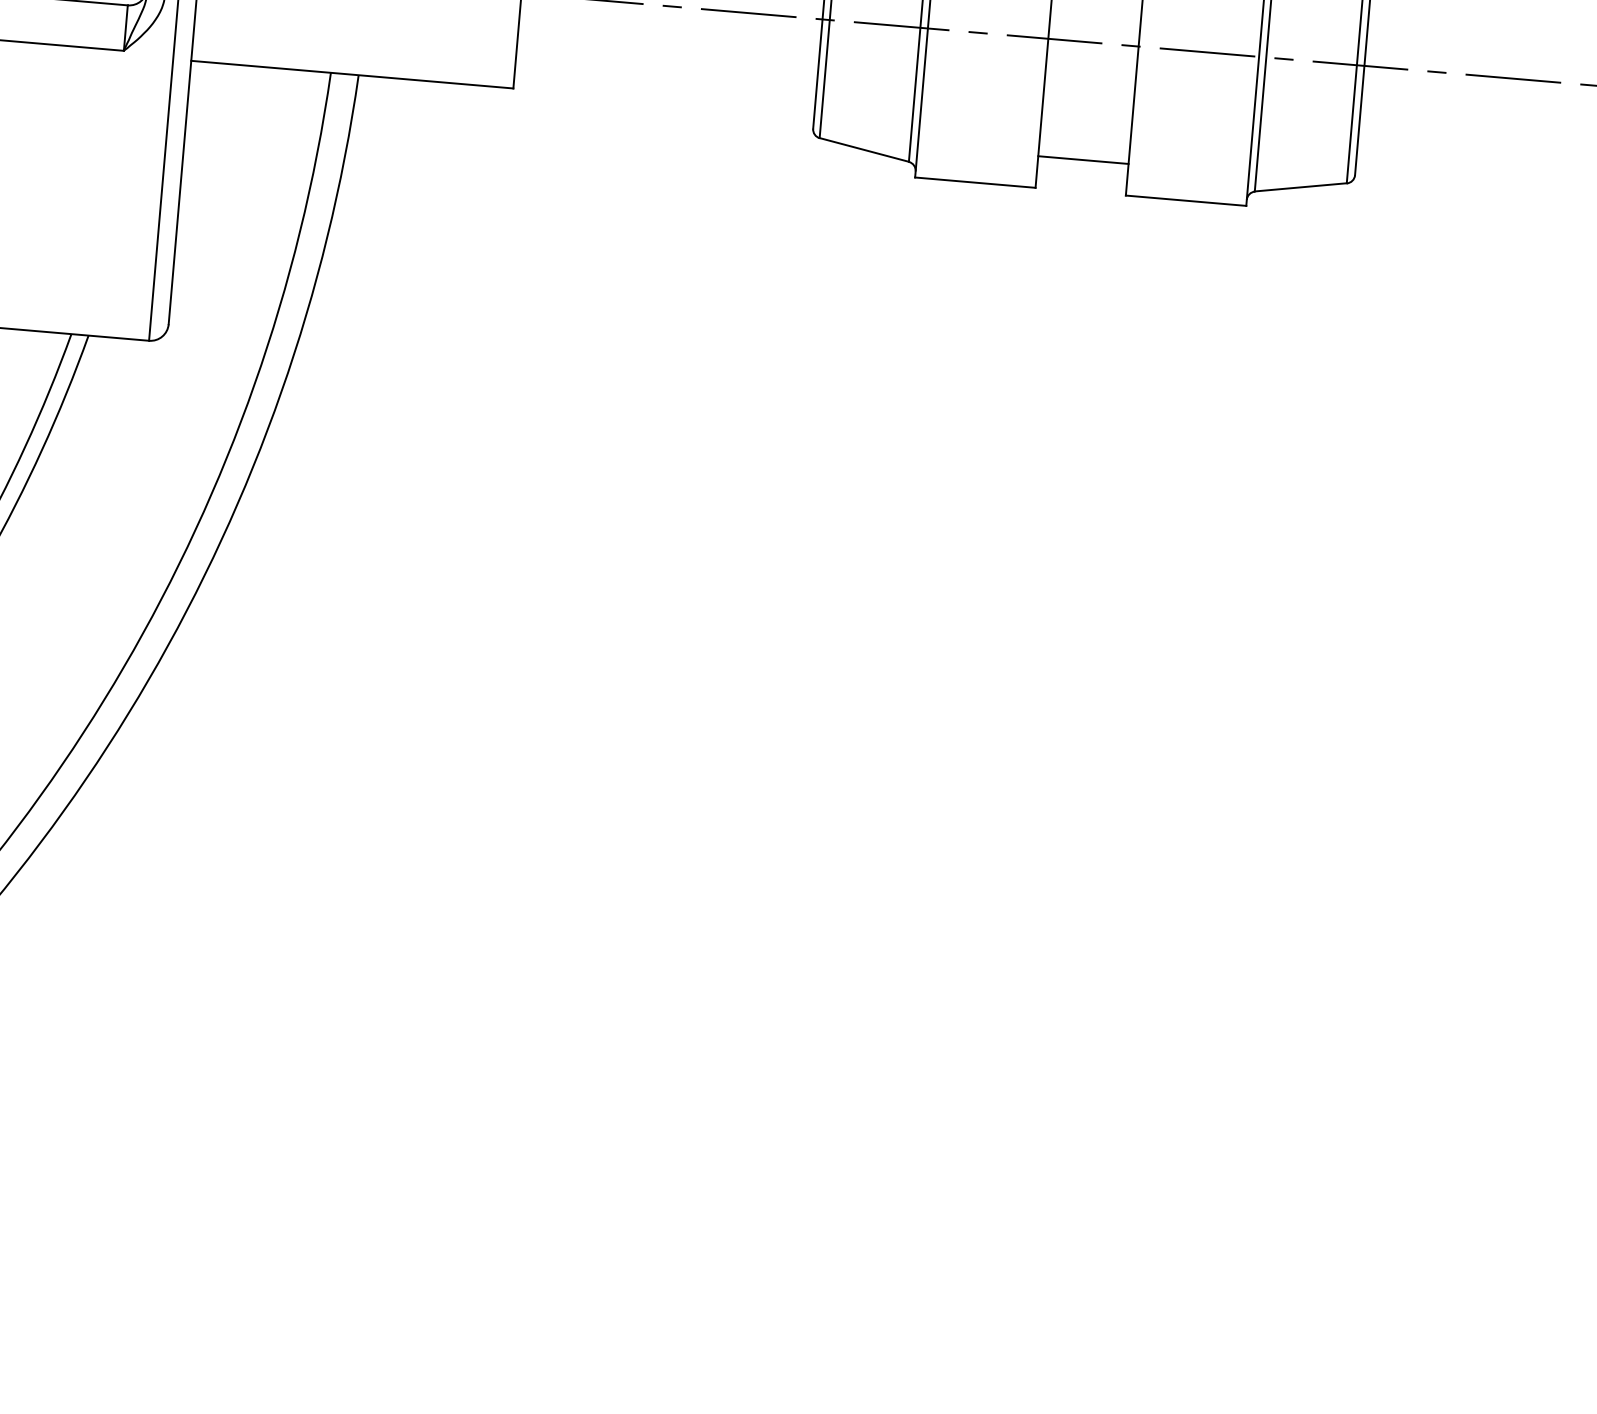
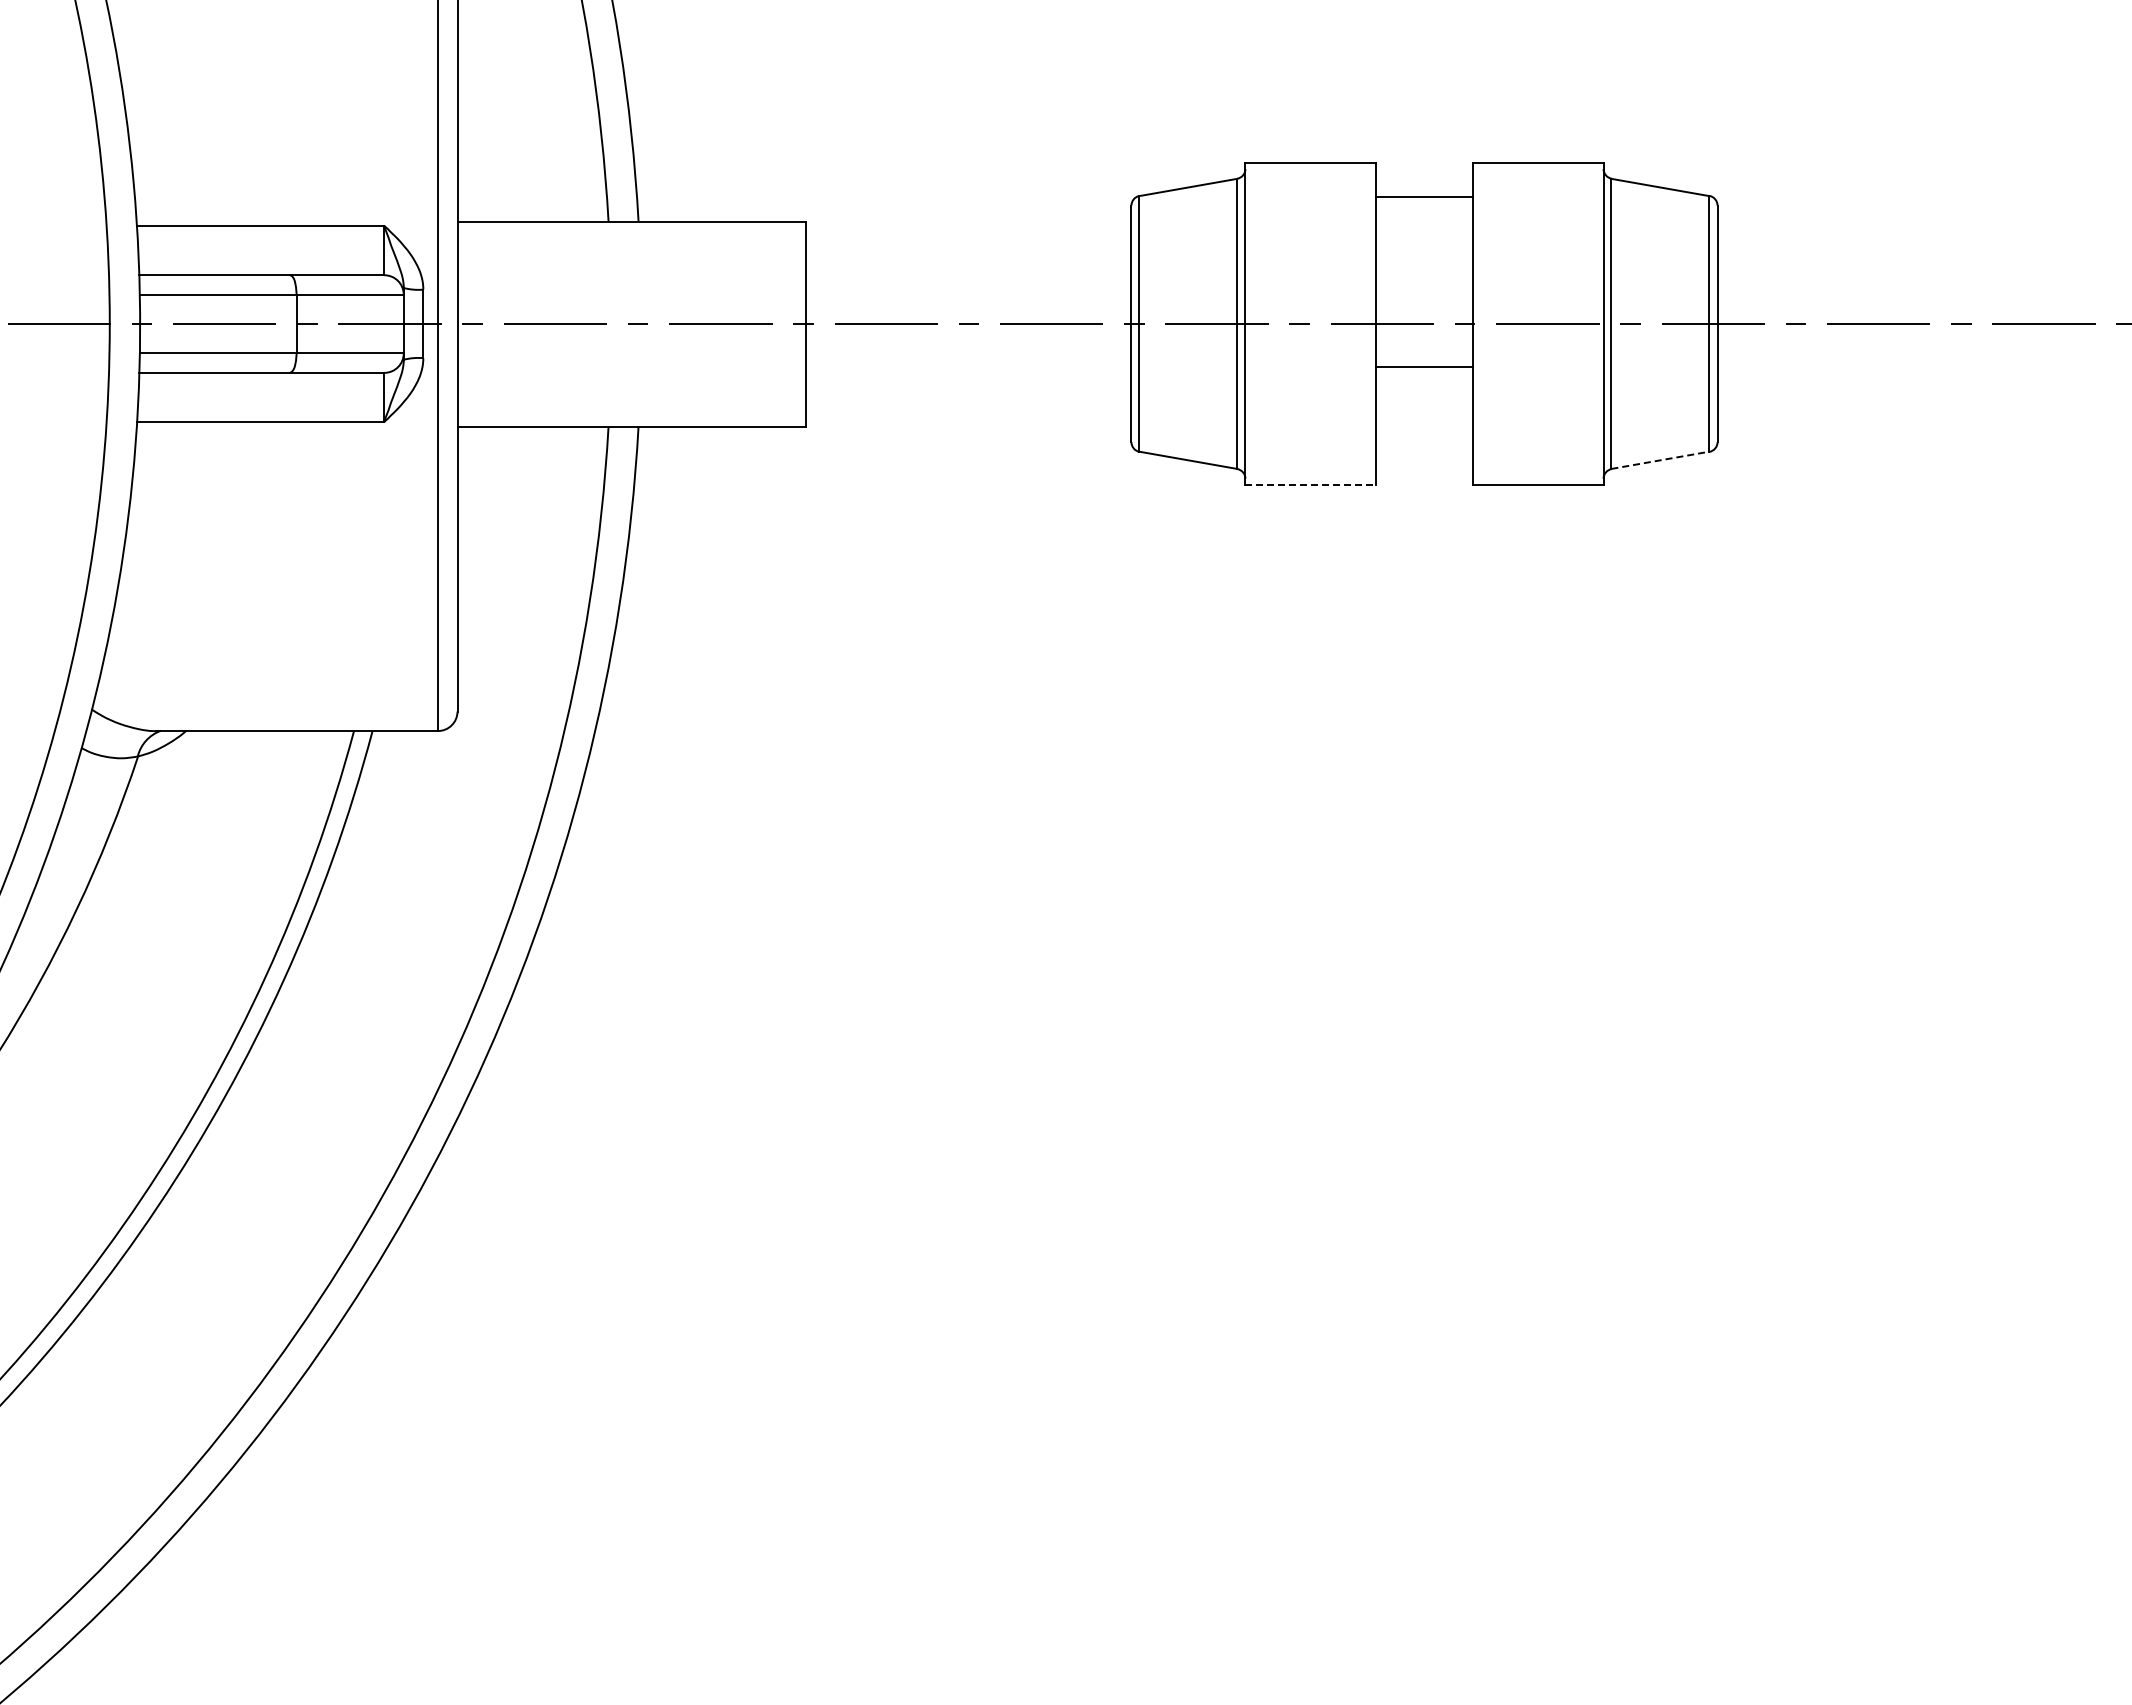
line: (1083, 160) -> (1424, 367), moved
line: (976, 182) -> (1311, 485), solid -> dashed
line: (1300, 187) -> (1660, 460), solid -> dashed

